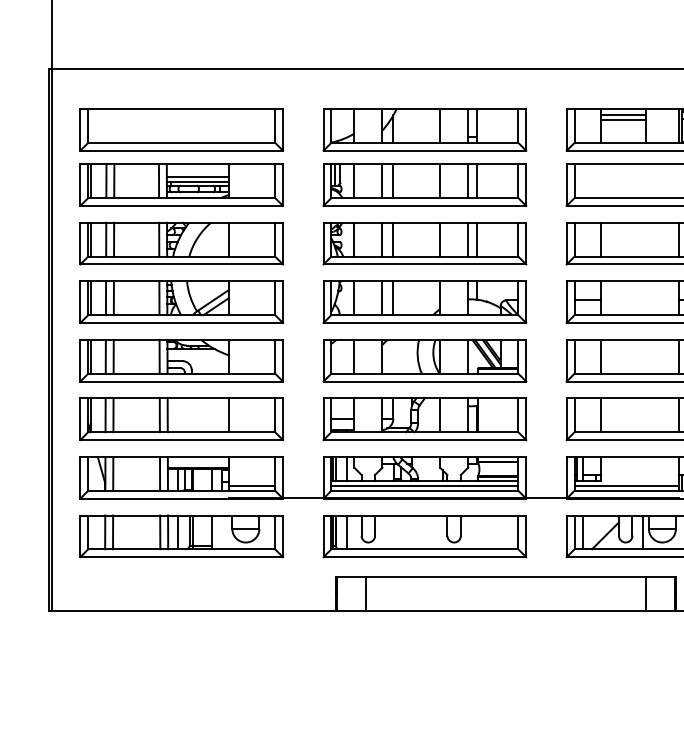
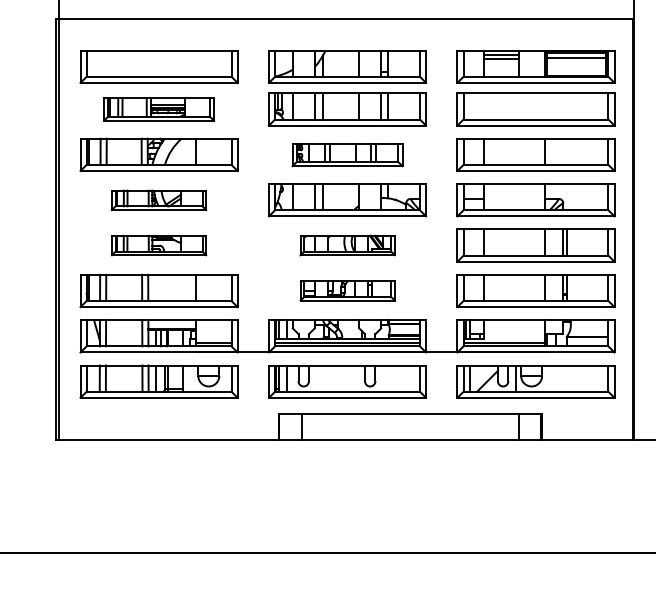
part: (180, 185) -> (158, 109), size x0.7
part: (424, 243) -> (347, 154), size x0.7
part: (180, 302) -> (158, 200), size x0.6
part: (180, 360) -> (158, 245), size x0.6
part: (424, 360) -> (347, 245), size x0.6
part: (424, 418) -> (347, 290), size x0.6

